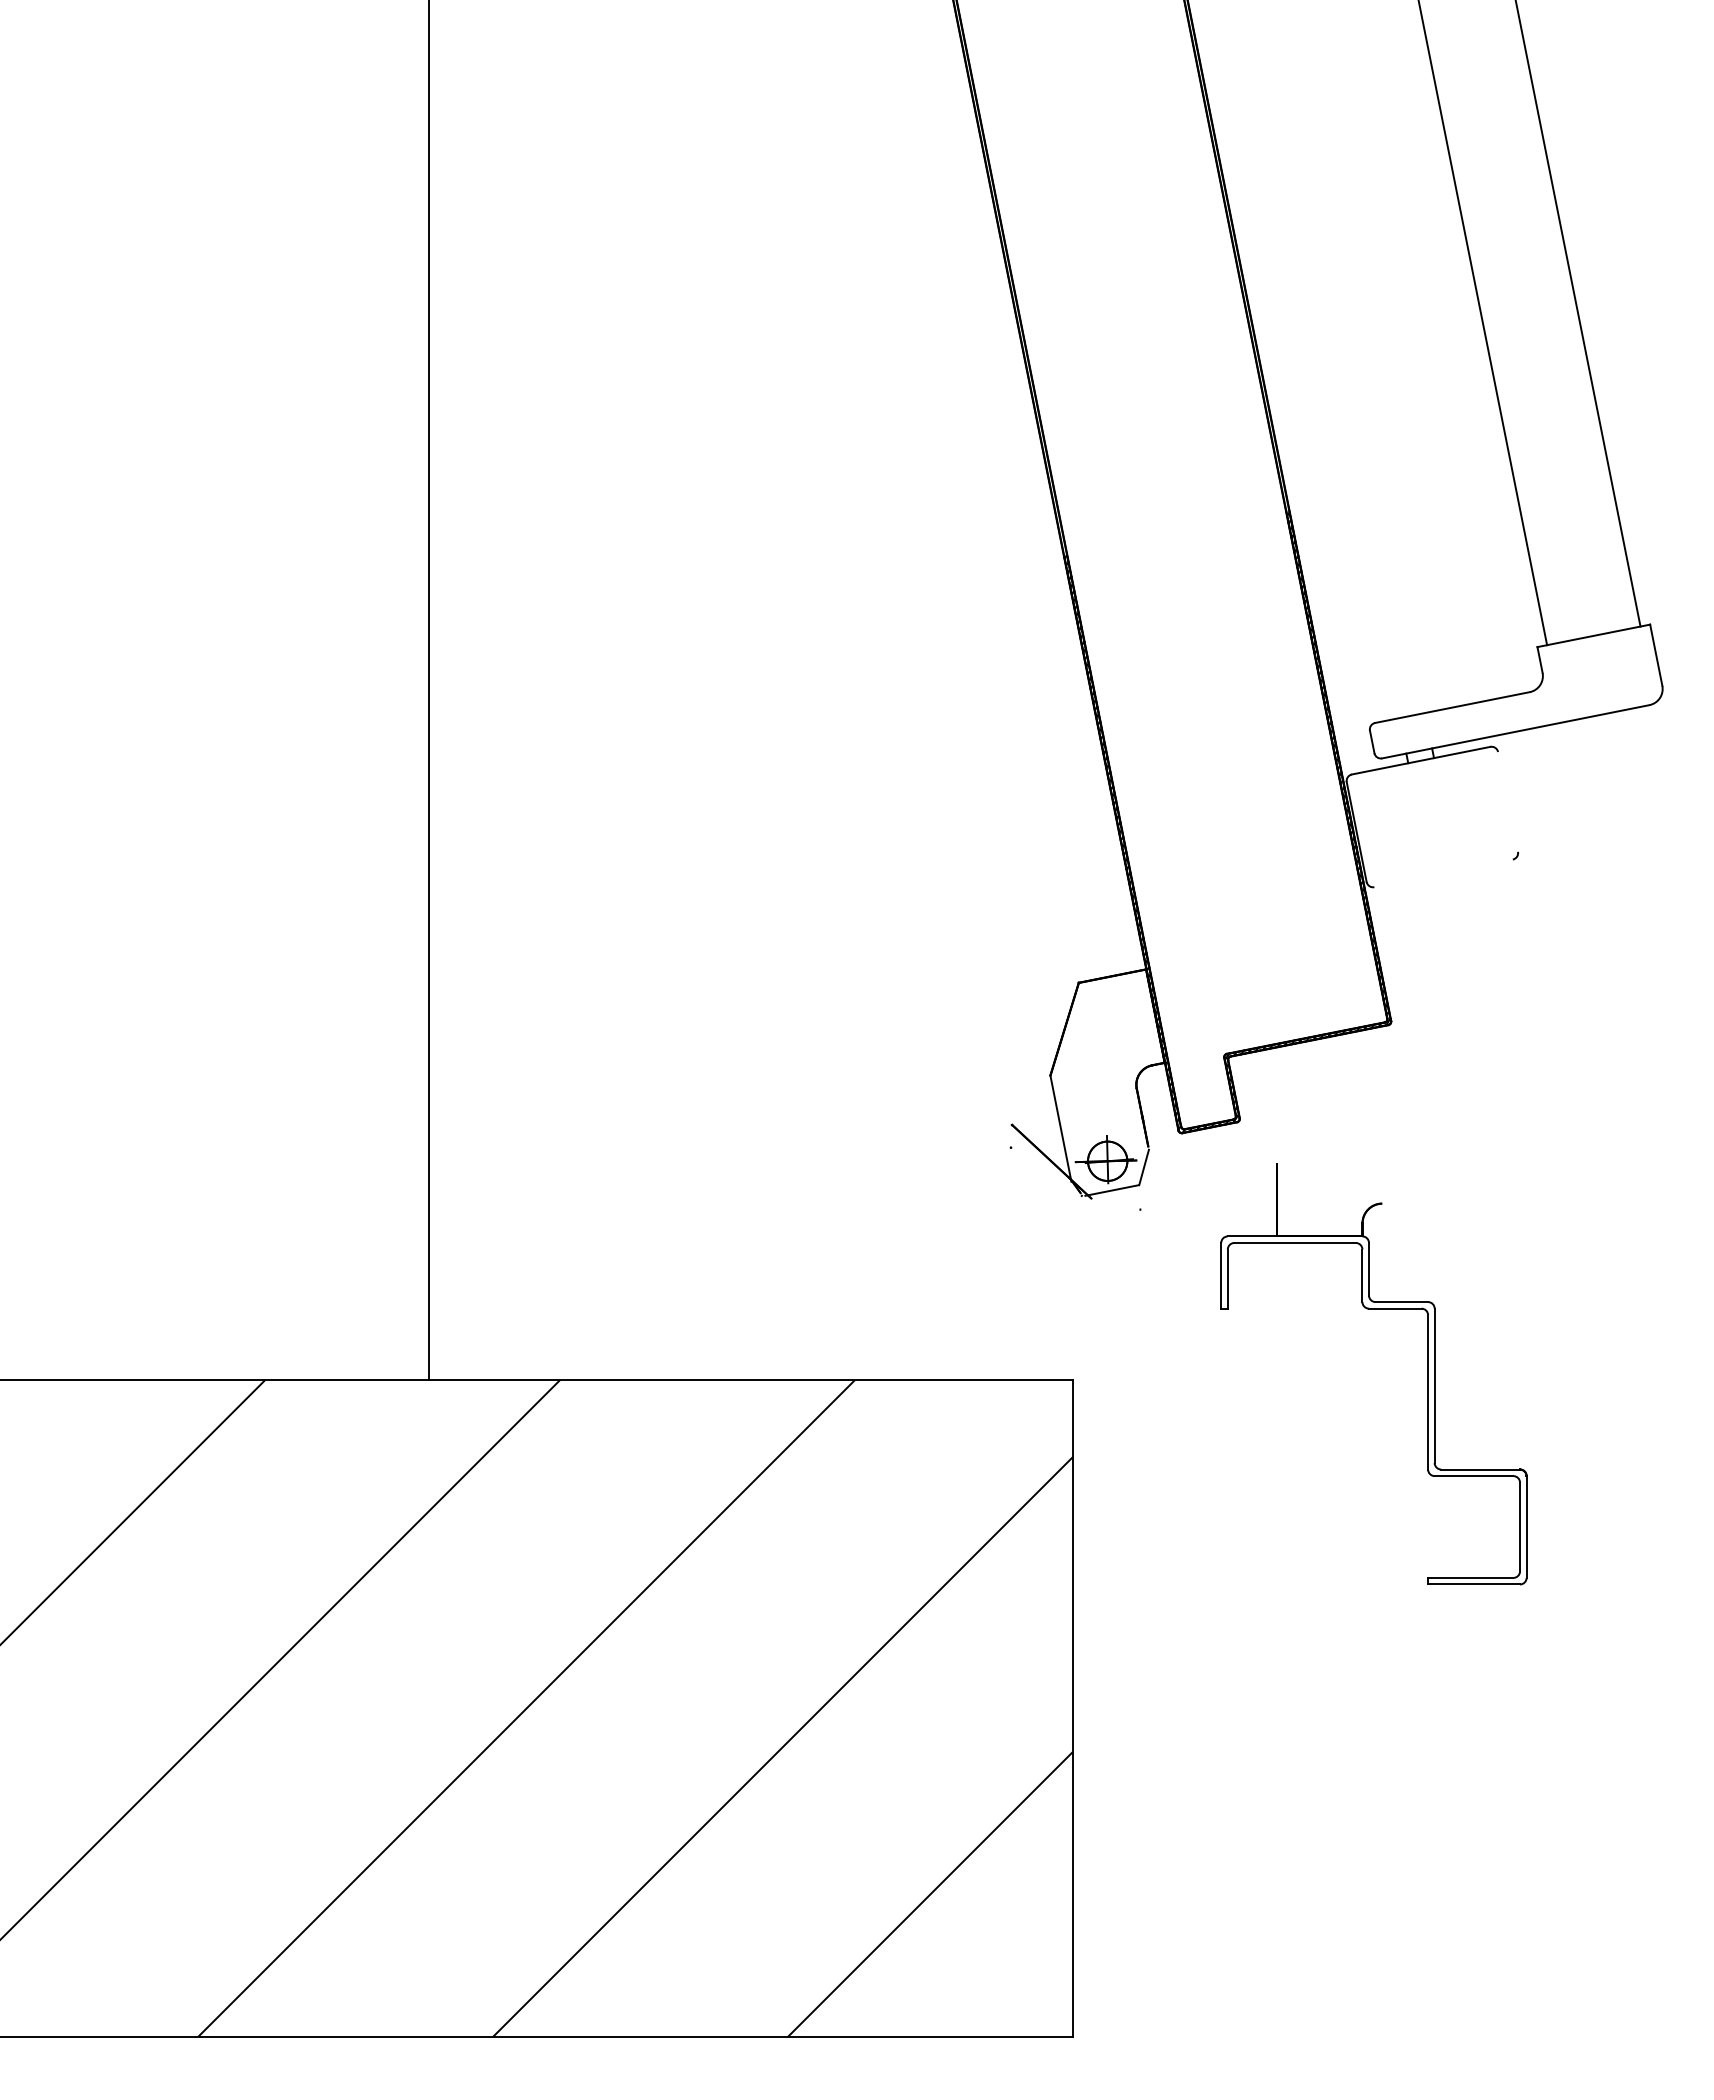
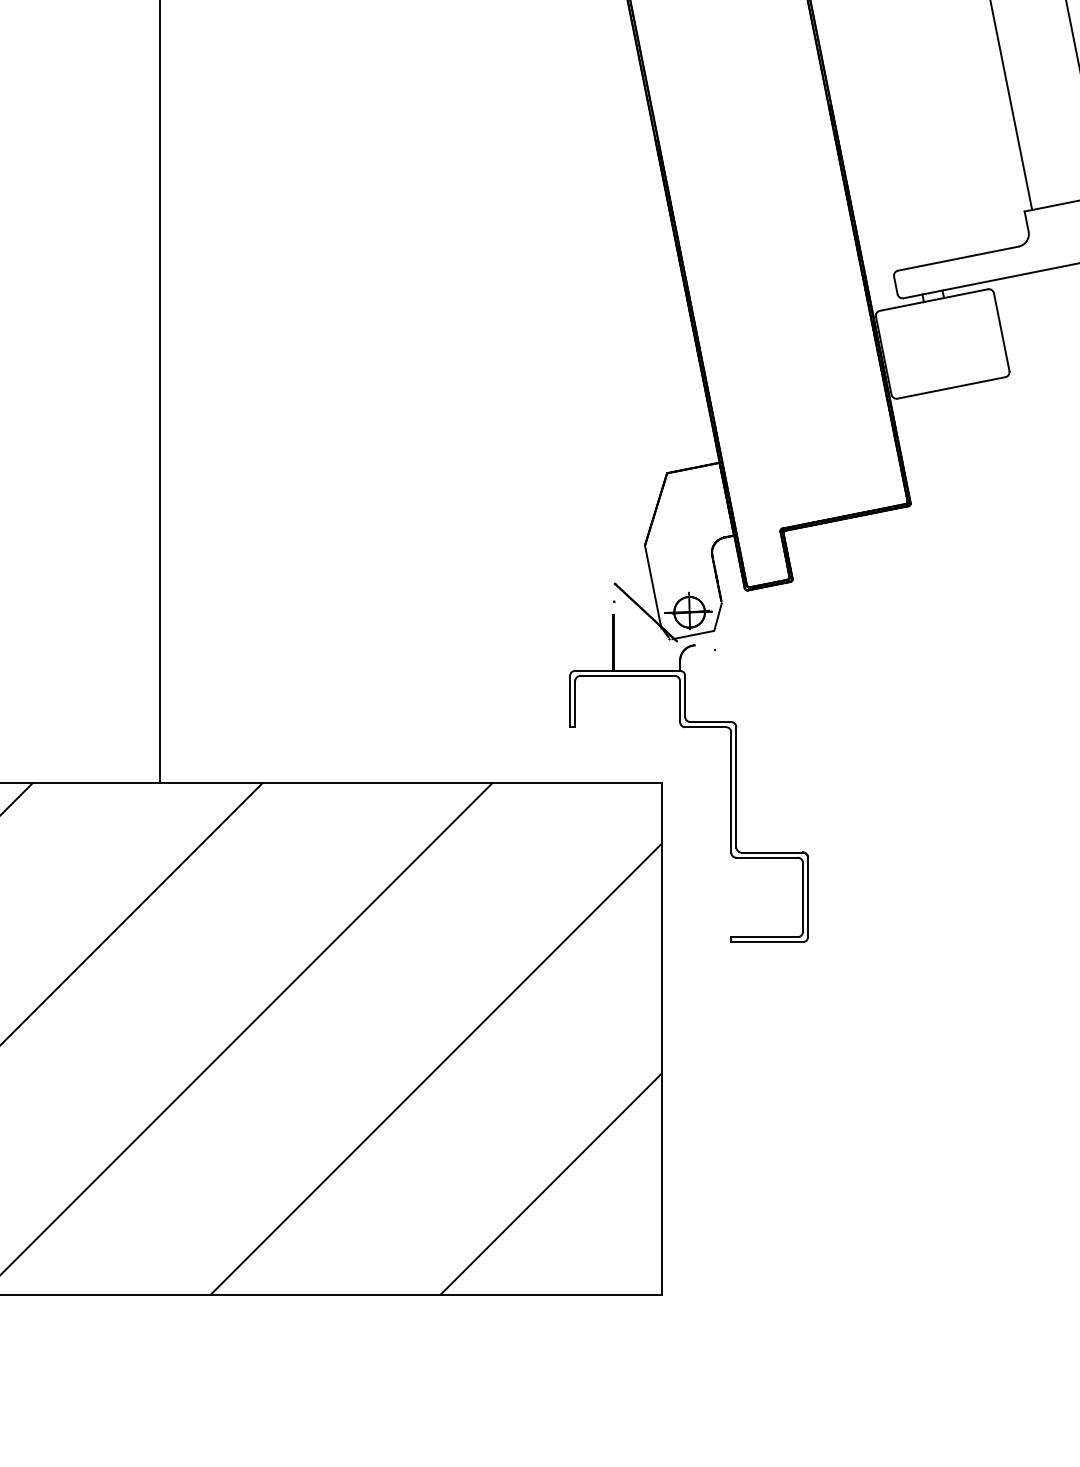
line: (1508, 801) -> (1002, 331), added
line: (1443, 873) -> (951, 388), added
part: (1427, 1374) -> (730, 778), moved

